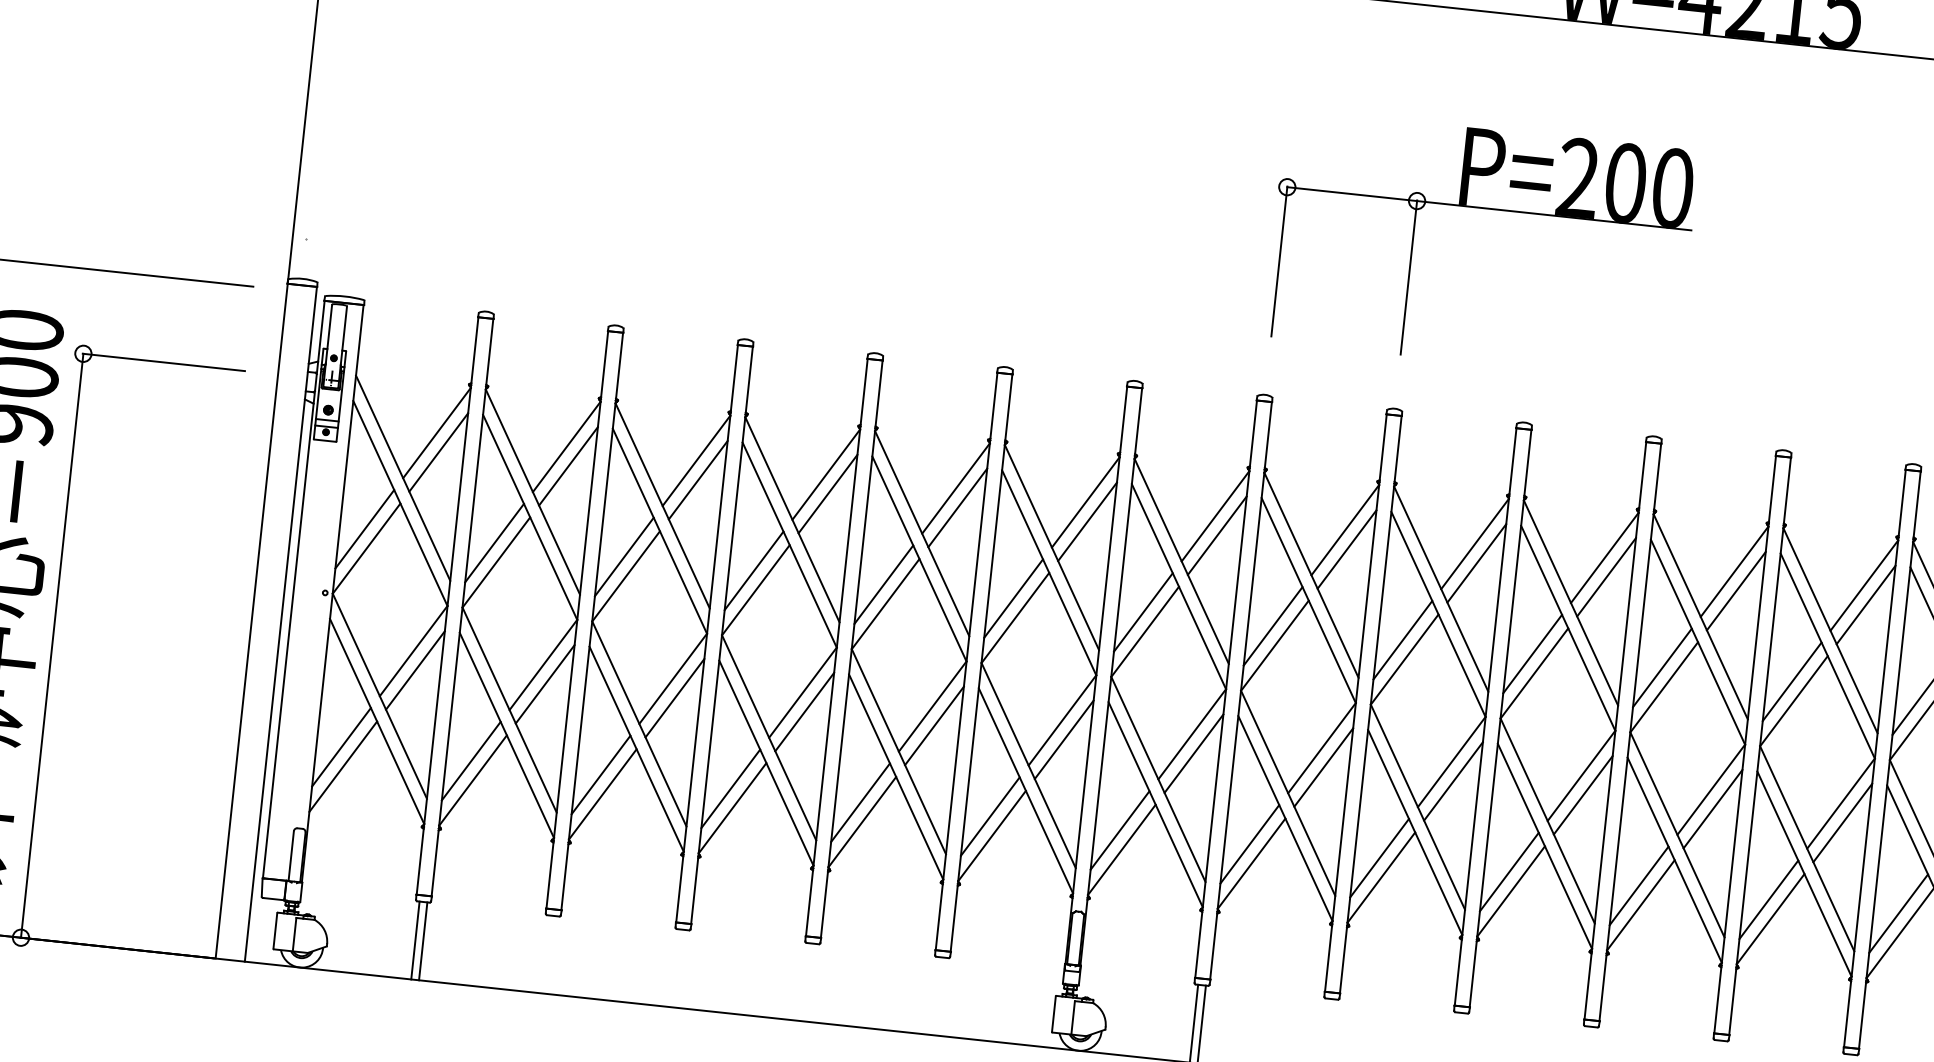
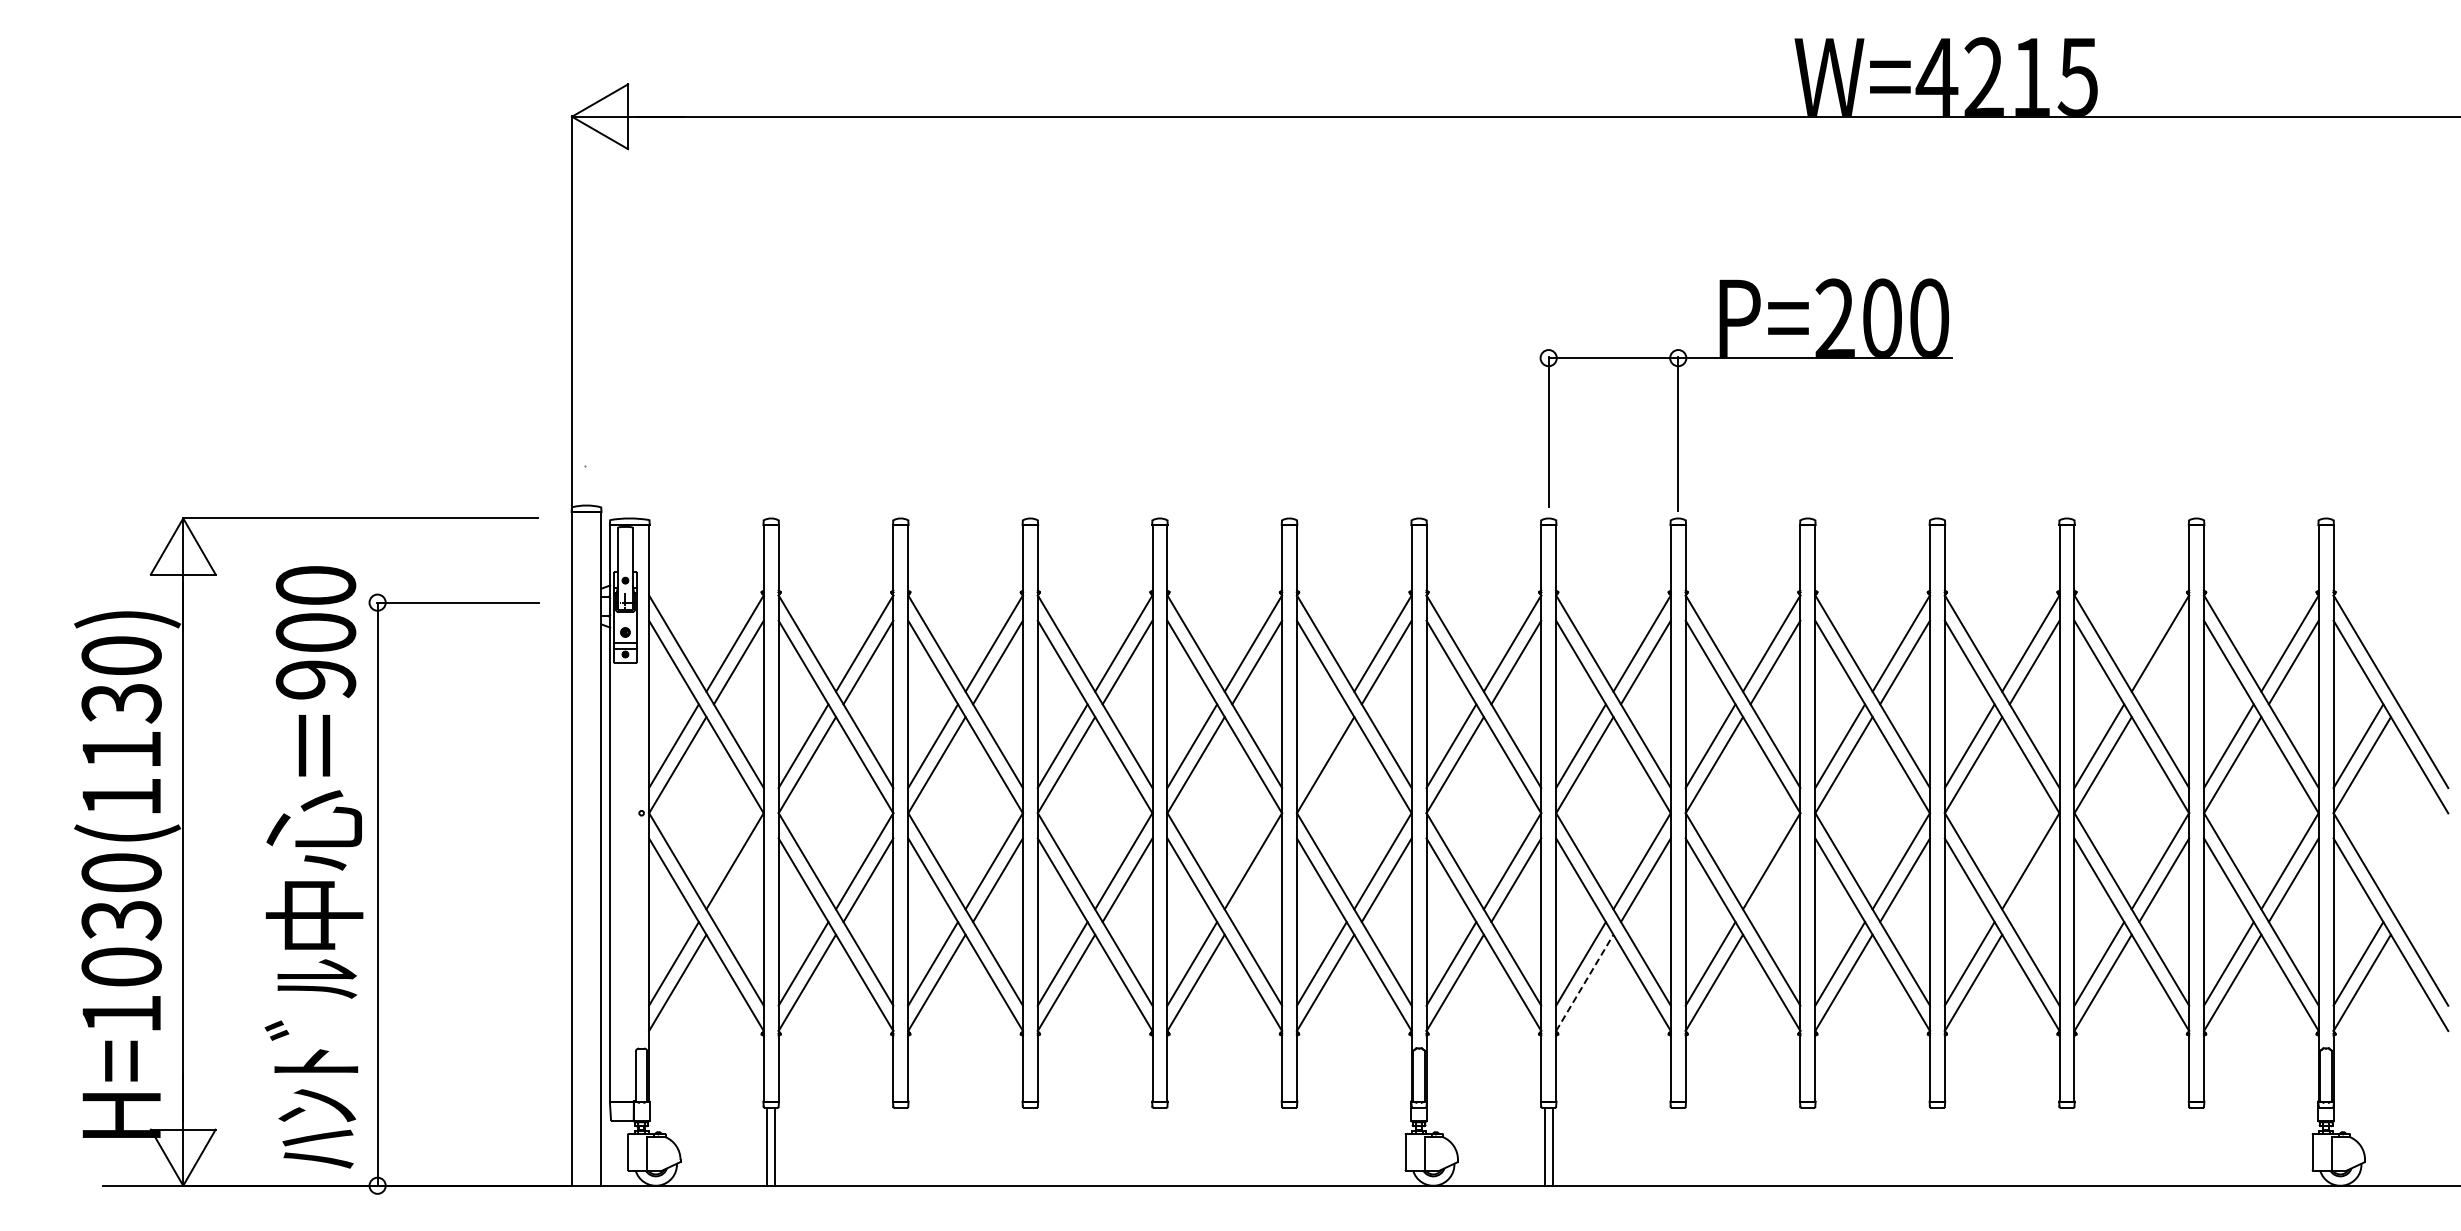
part: (1484, 208) -> (1745, 358), moved
line: (1013, 598) -> (1321, 746), removed
line: (1866, 604) -> (2164, 662), removed
line: (415, 670) -> (738, 880), removed
line: (934, 726) -> (1257, 880), removed
line: (1453, 781) -> (1775, 880), removed
line: (1712, 809) -> (2034, 880), removed
line: (1252, 863) -> (1585, 982), solid -> dashed

